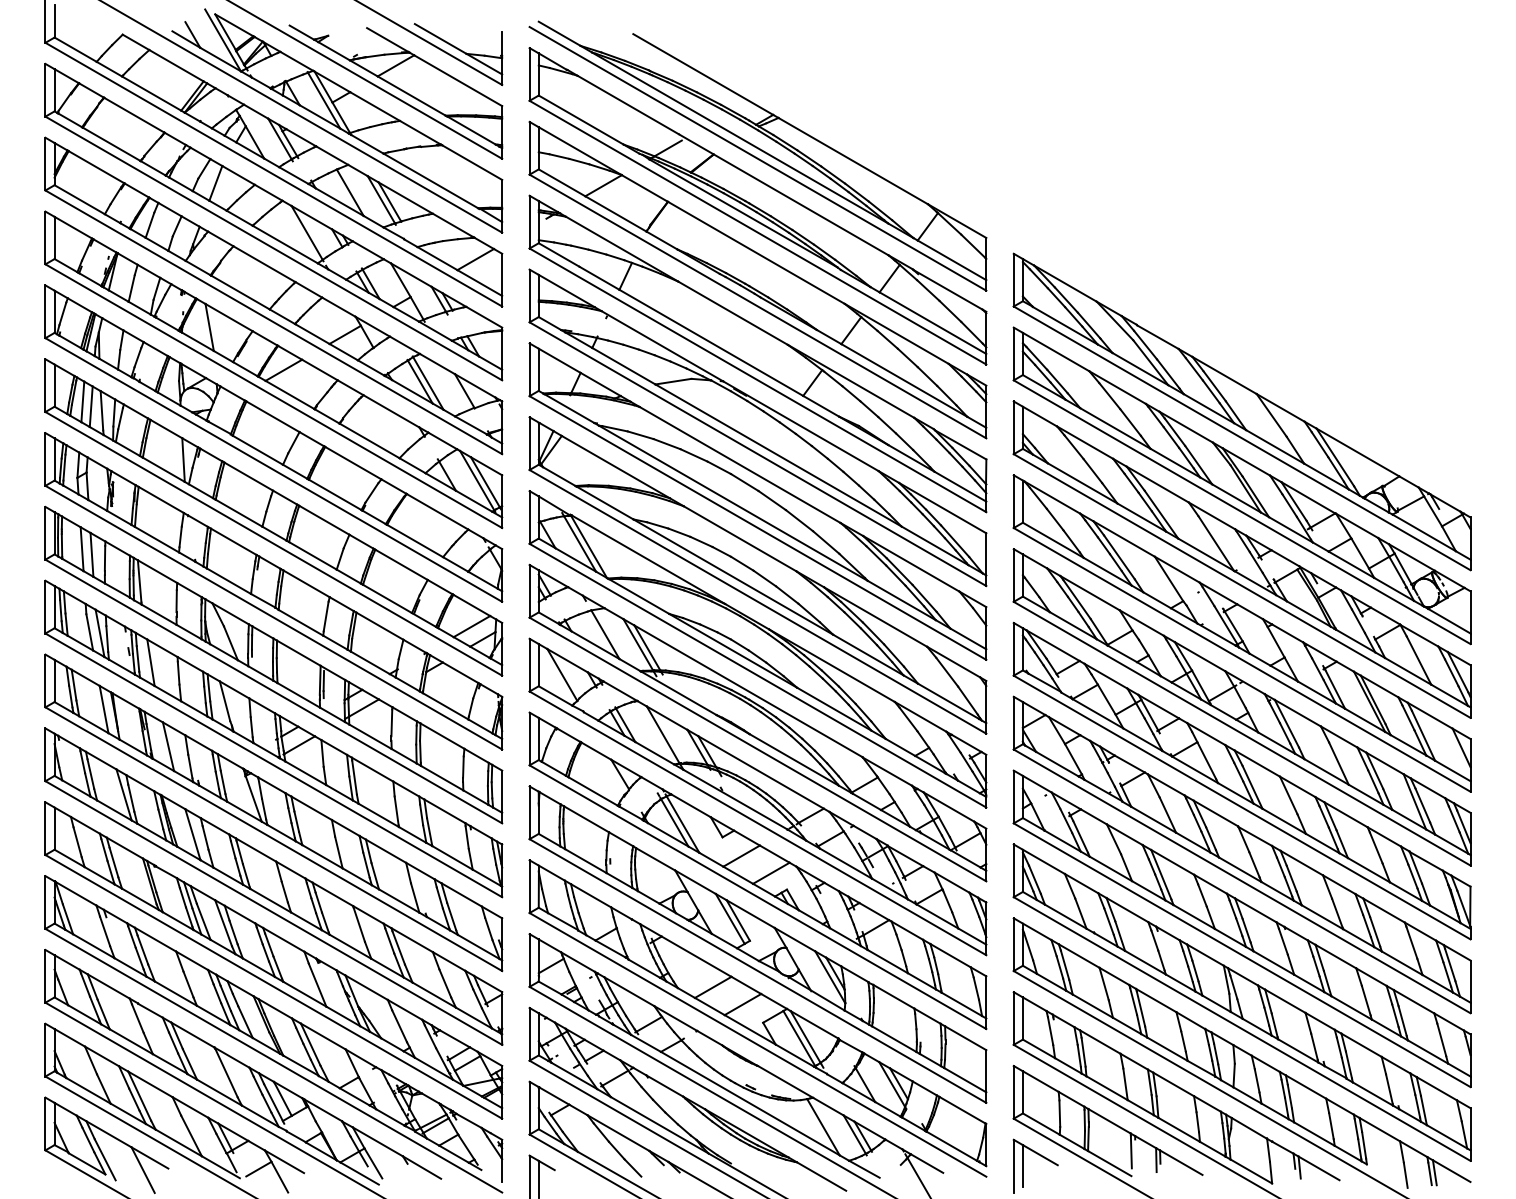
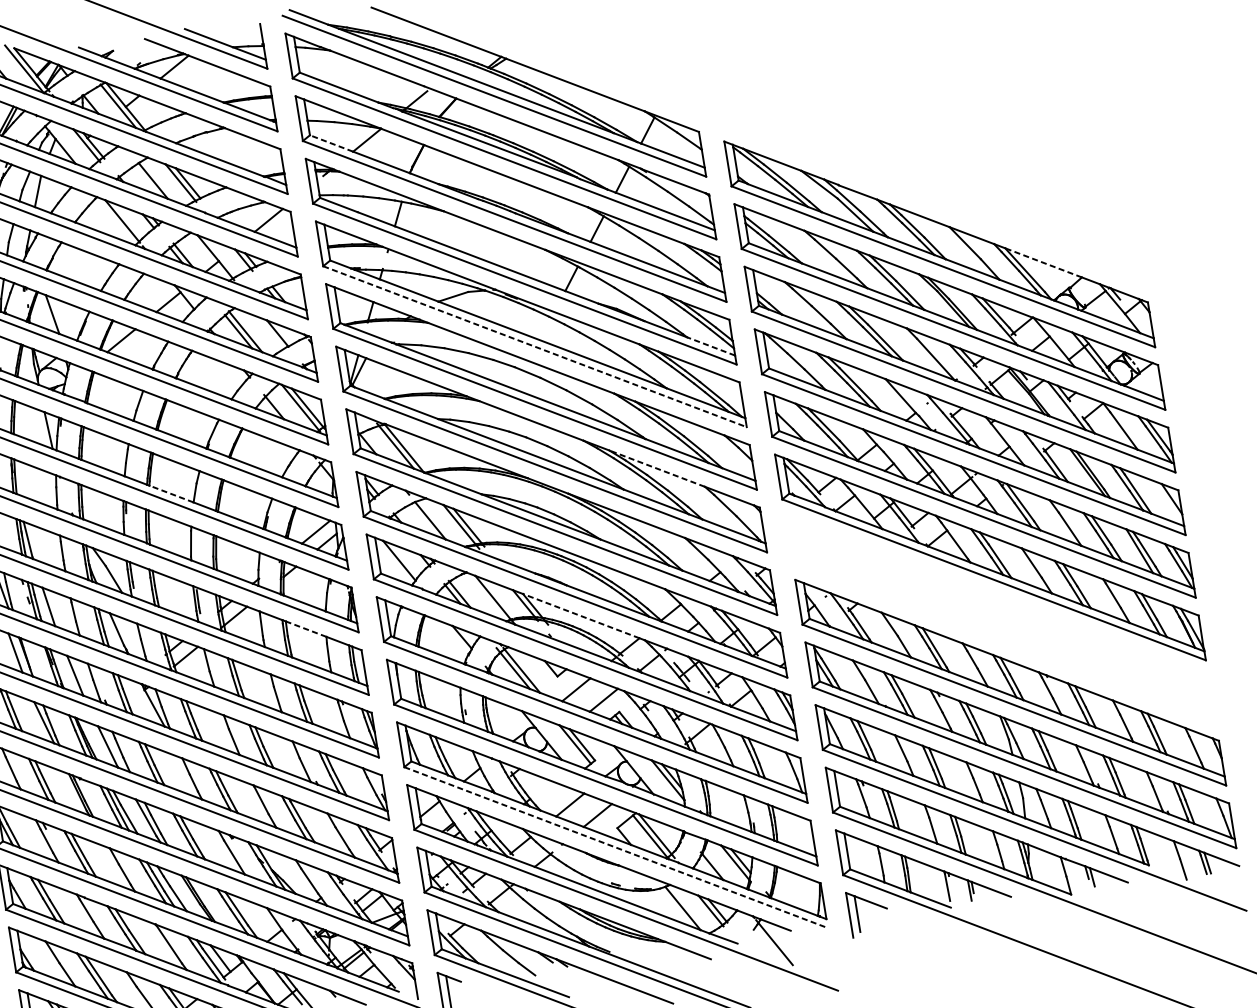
line: (562, 182) -> (331, 143), solid -> dashed
line: (1358, 452) -> (1044, 262), solid -> dashed
line: (757, 454) -> (534, 347), solid -> dashed
line: (960, 486) -> (711, 346), solid -> dashed
line: (312, 555) -> (171, 493), solid -> dashed
line: (875, 616) -> (656, 468), solid -> dashed
line: (442, 735) -> (306, 628), solid -> dashed
line: (760, 772) -> (580, 616), solid -> dashed
part: (1241, 854) -> (1000, 619), removed
line: (757, 1044) -> (615, 847), solid -> dashed

